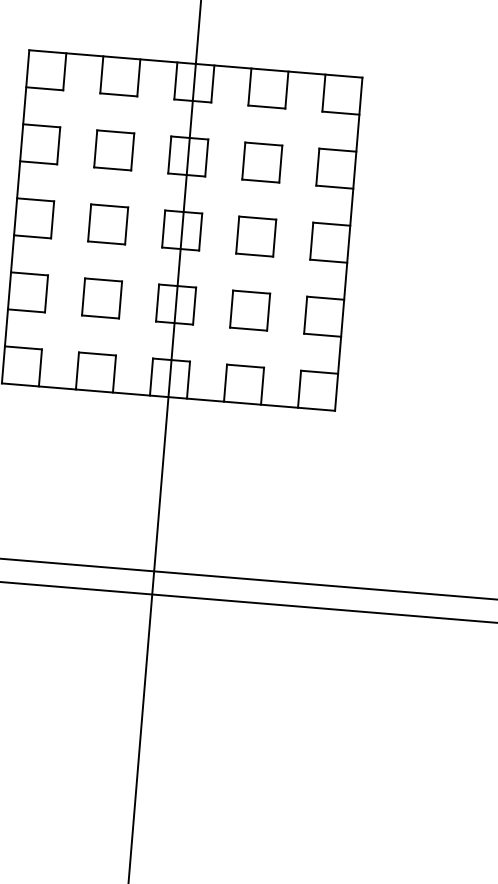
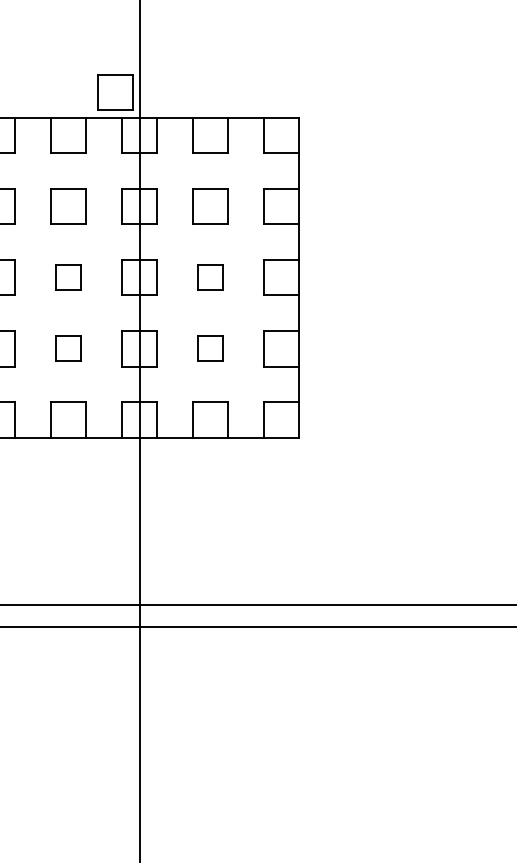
part: (173, 35) -> (115, 92), added
part: (108, 224) -> (68, 277), size x0.7
part: (256, 236) -> (210, 277), size x0.7
part: (102, 298) -> (68, 348), size x0.7
part: (250, 310) -> (210, 348), size x0.7

